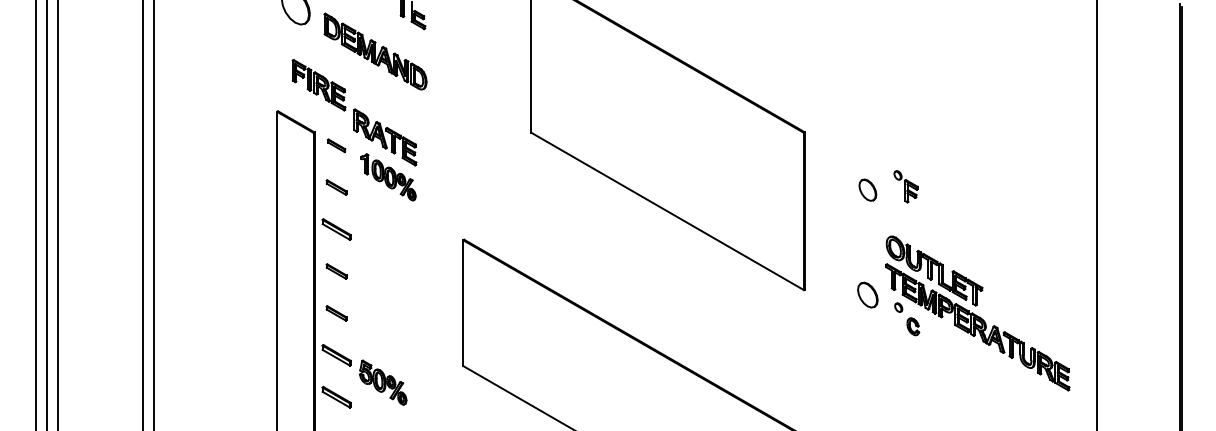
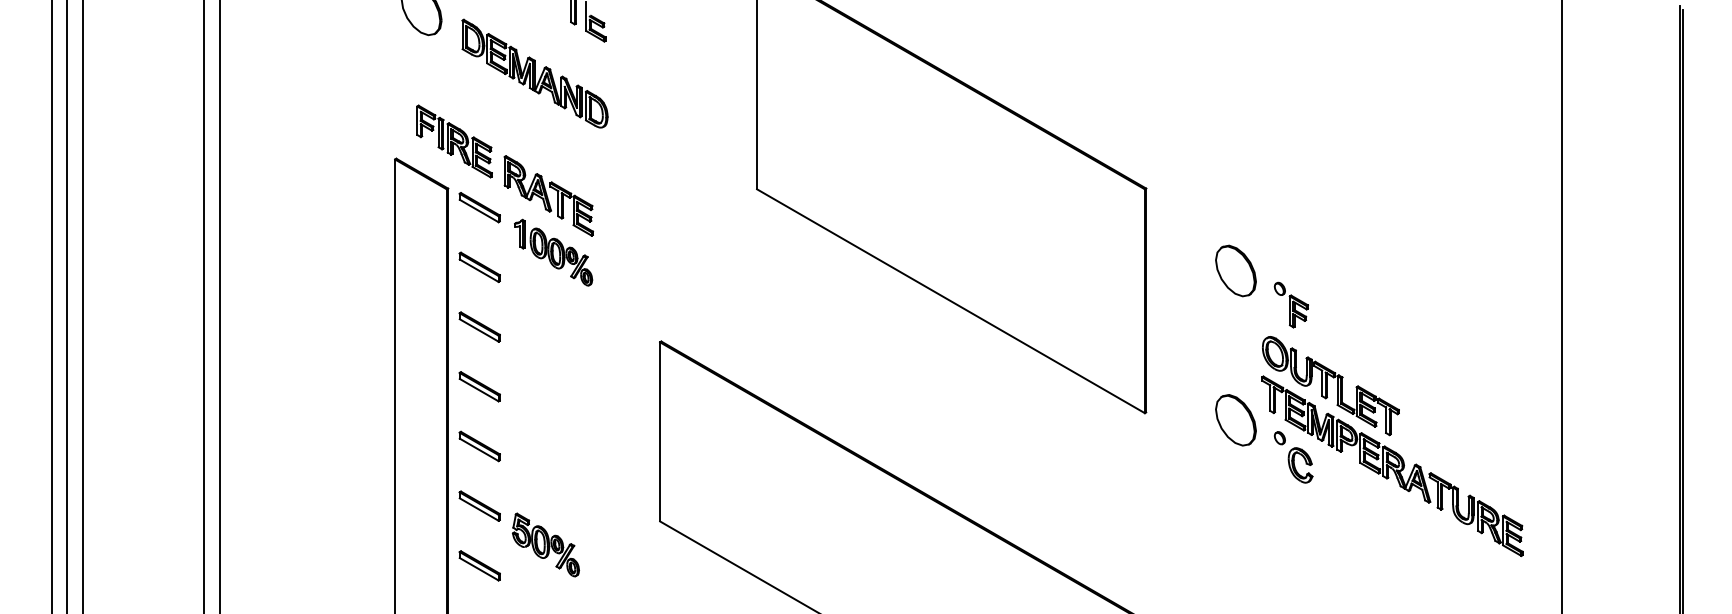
part: (318, 85) -> (454, 141), moved
part: (336, 145) -> (479, 207), size x1.67
part: (905, 186) -> (1290, 304), moved
part: (336, 187) -> (479, 266), size x1.43
part: (867, 189) -> (1235, 270), size x1.67
part: (336, 271) -> (479, 386), size x1.43
part: (867, 295) -> (1235, 420), size x1.43
part: (336, 313) -> (479, 446), size x1.43
part: (913, 326) -> (1300, 465), size x1.43

